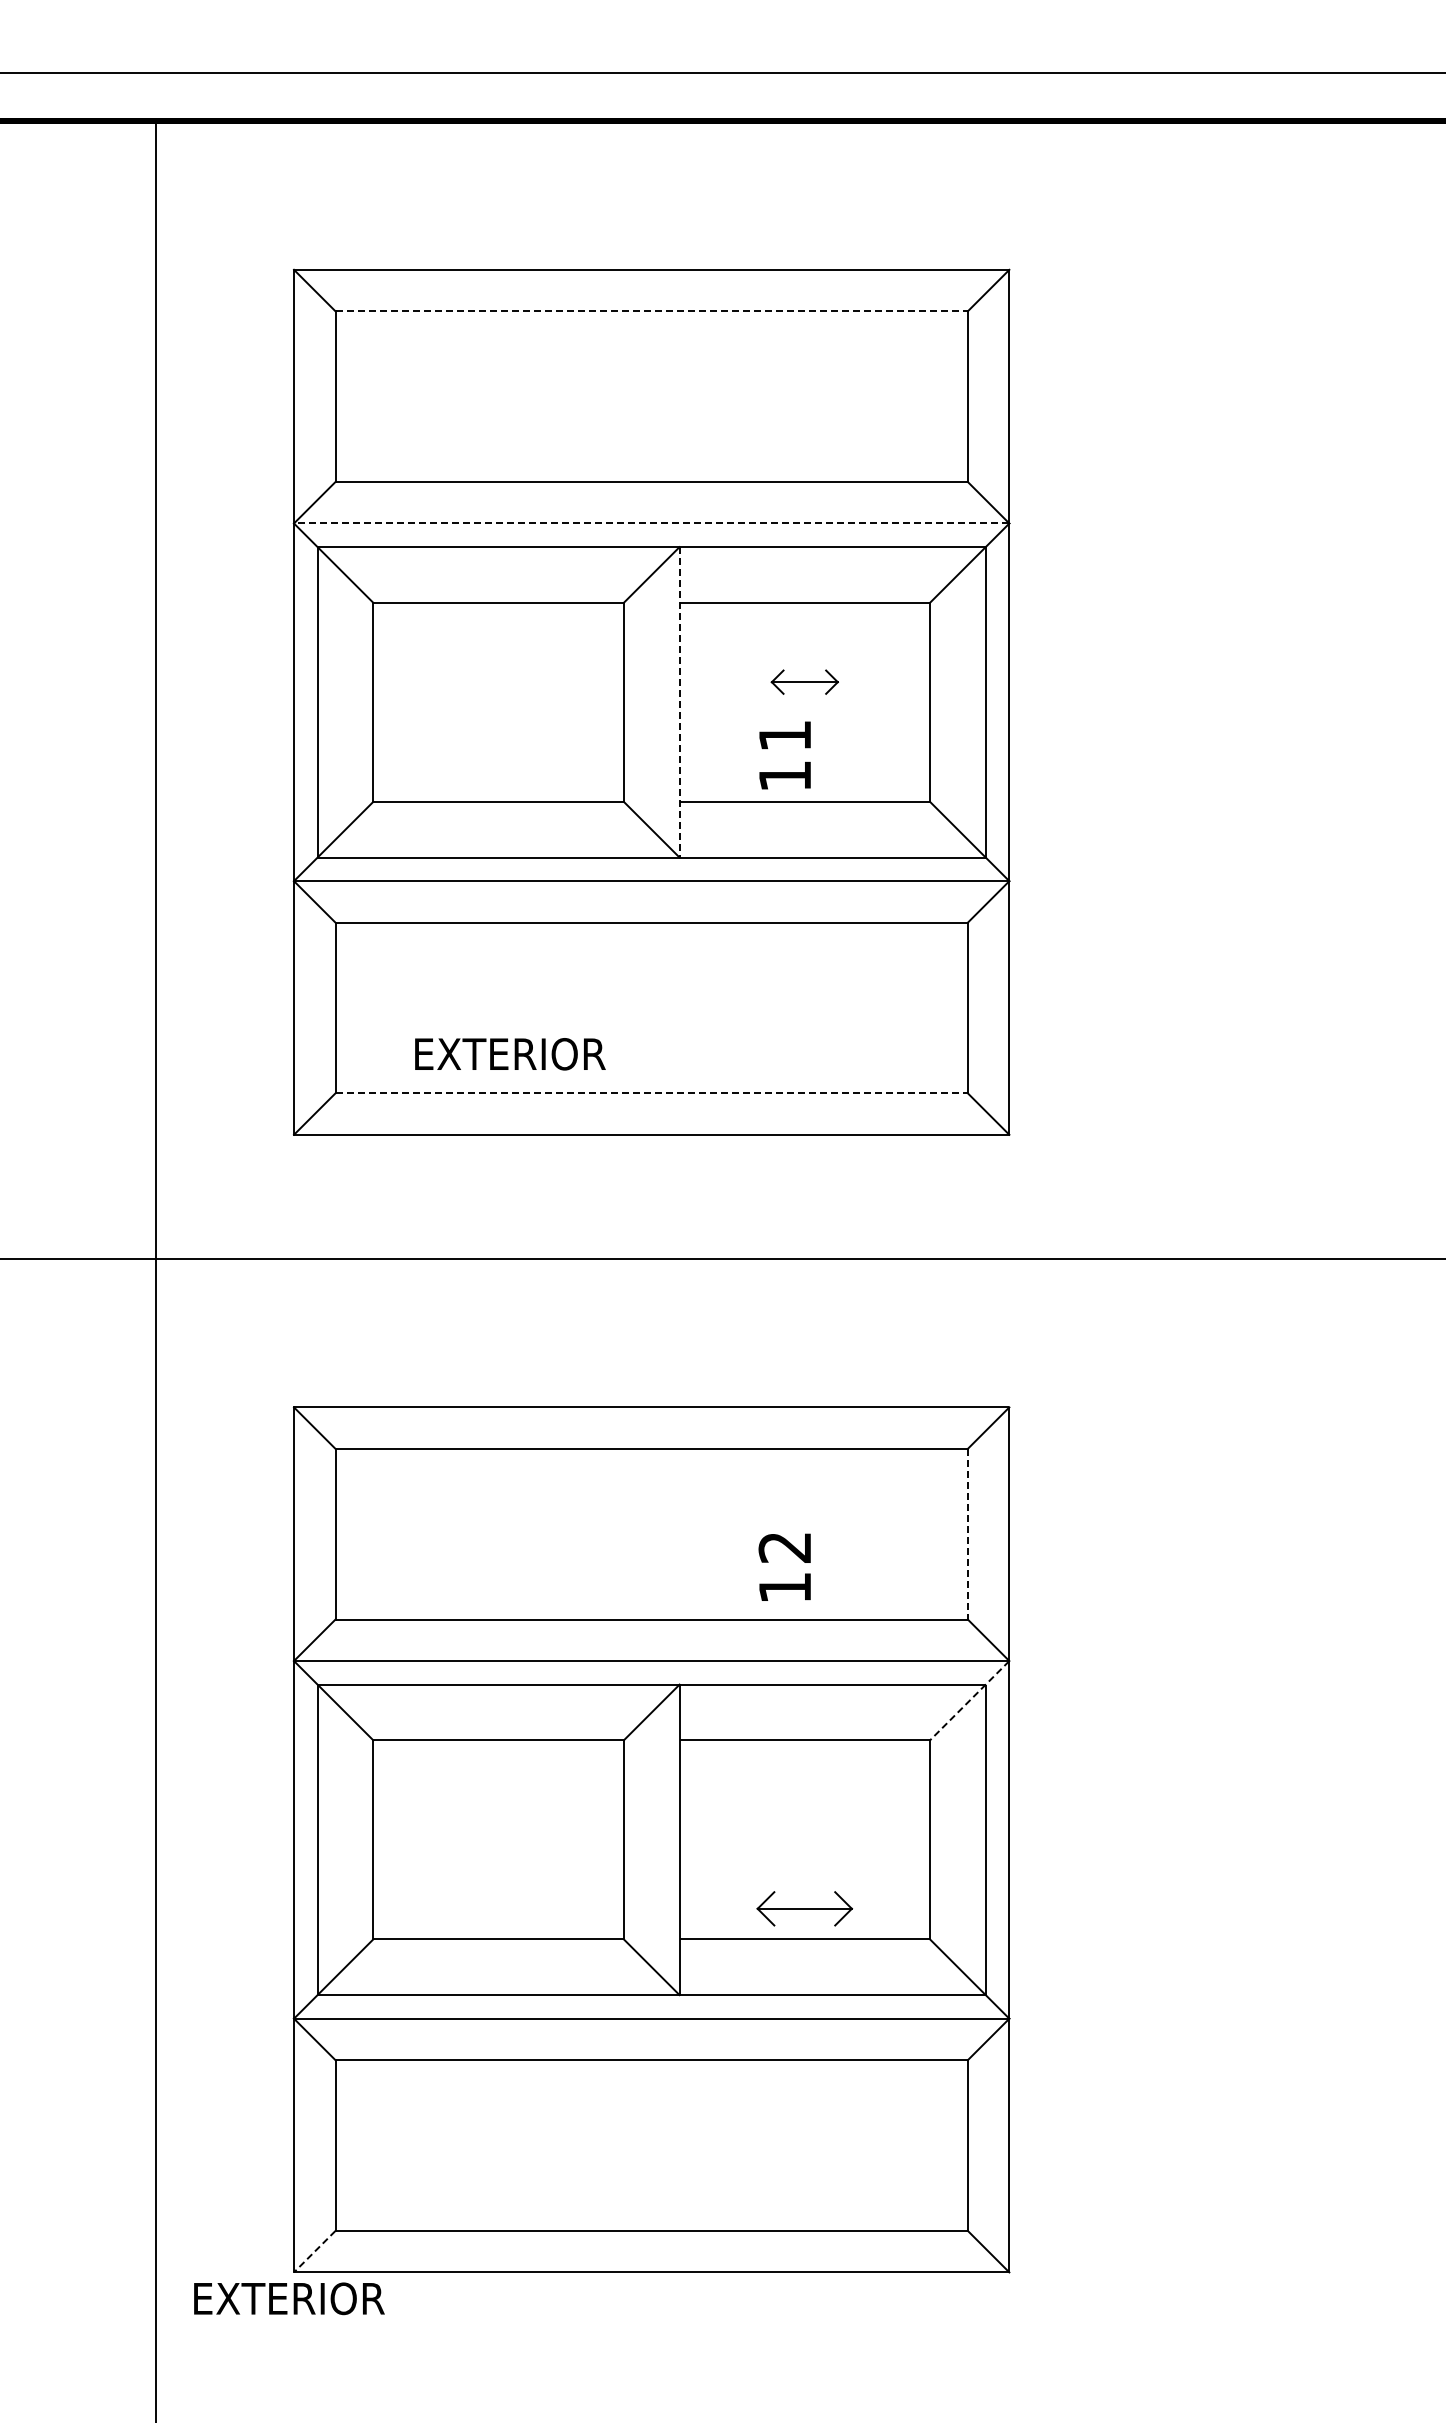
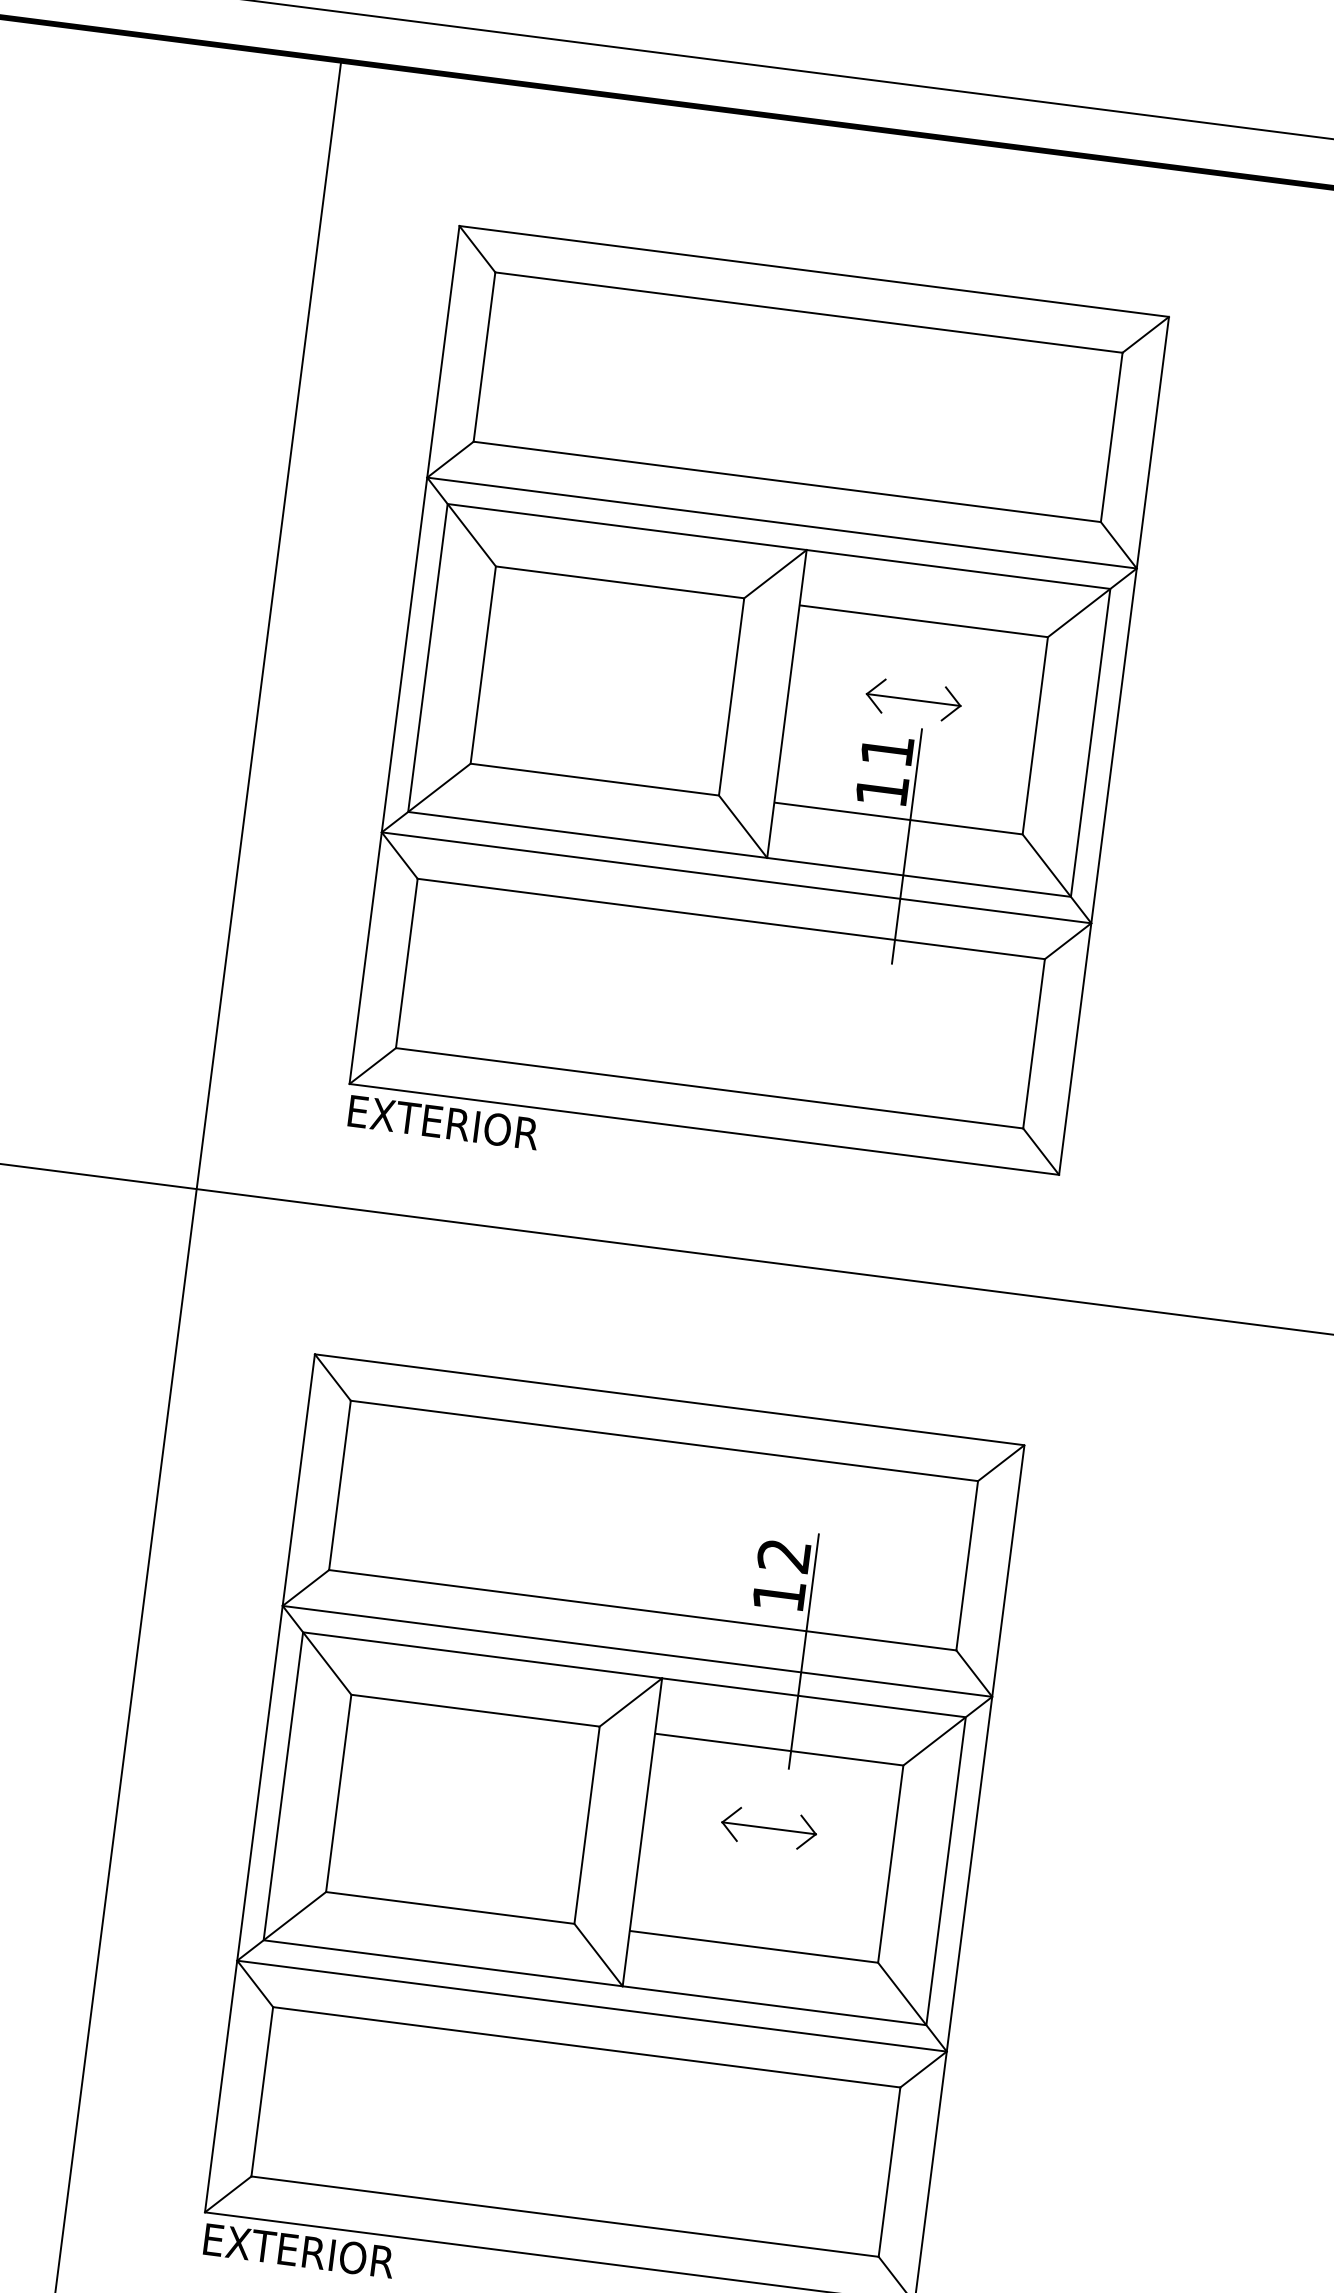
line: (652, 311) -> (809, 312), dashed -> solid
line: (651, 523) -> (781, 523), dashed -> solid
part: (804, 681) -> (913, 699), size x1.43
line: (679, 702) -> (786, 704), dashed -> solid
line: (816, 828) -> (906, 846), added
text: (510, 1054) -> (443, 1122), moved
line: (652, 1093) -> (710, 1088), dashed -> solid
line: (967, 1534) -> (966, 1566), dashed -> solid
line: (816, 1639) -> (803, 1650), added
line: (969, 1701) -> (947, 1731), dashed -> solid
part: (804, 1908) -> (768, 1827), moved
line: (314, 2252) -> (227, 2195), dashed -> solid
text: (289, 2298) -> (299, 2250), moved

